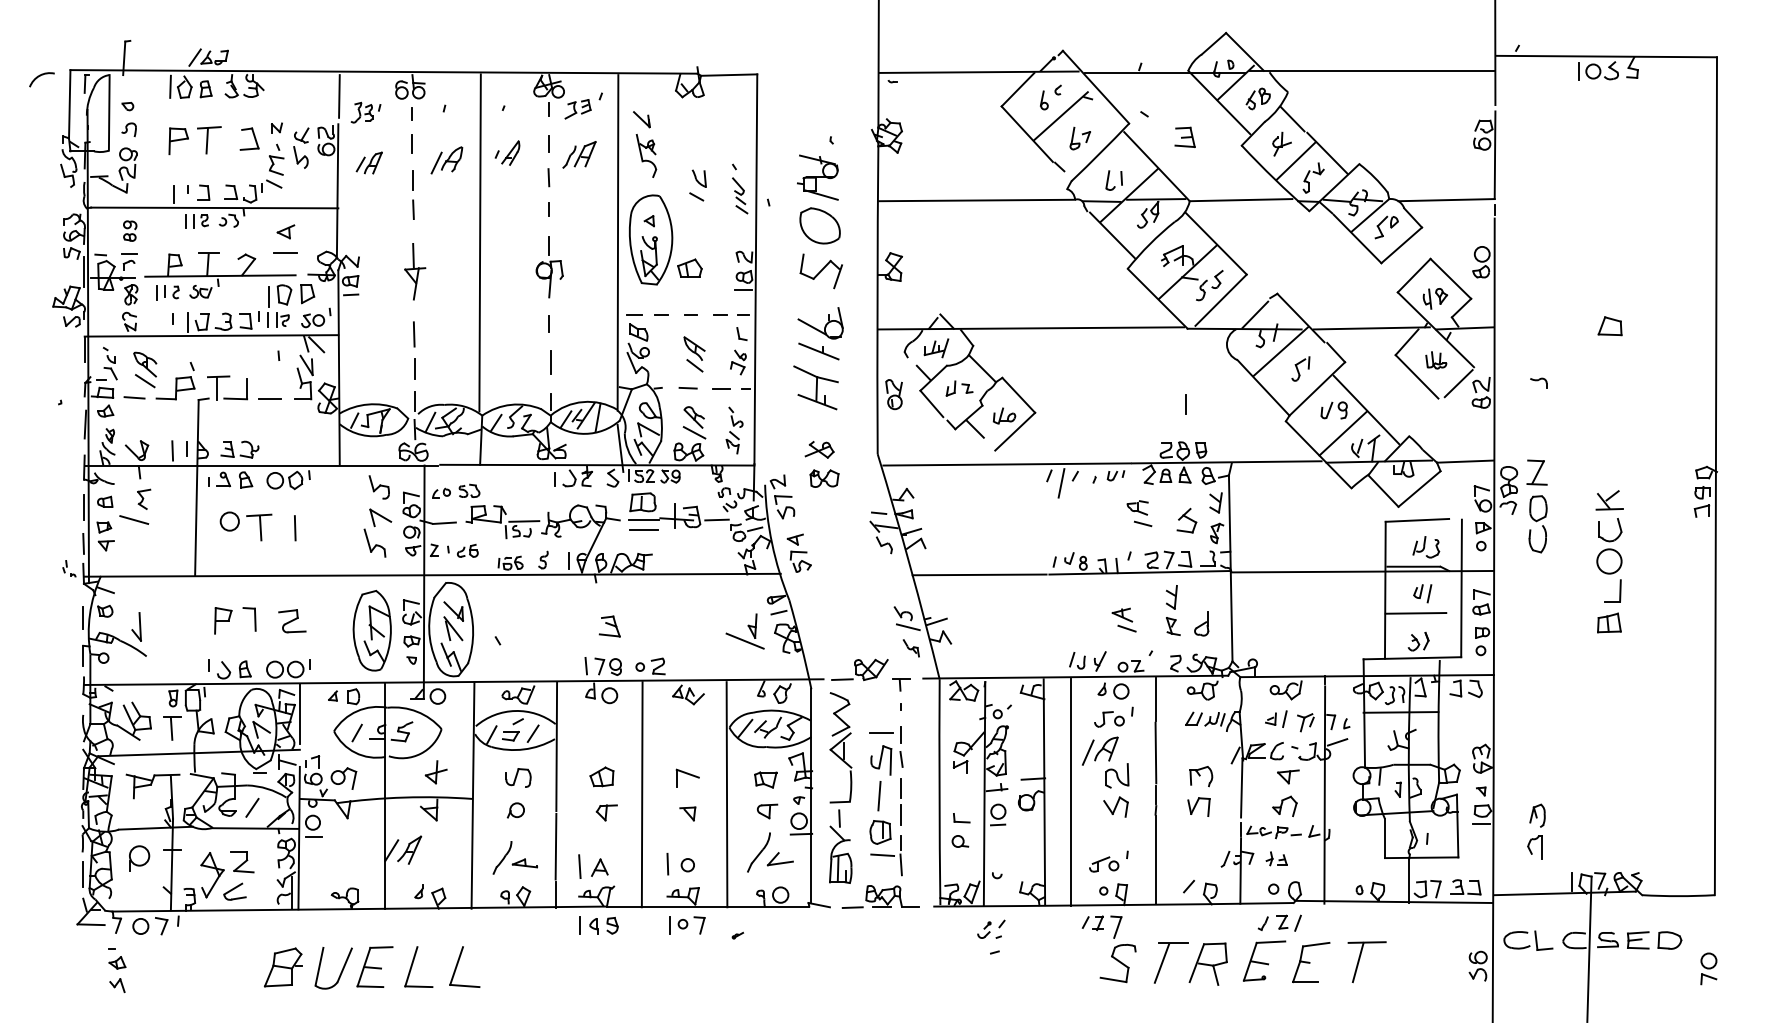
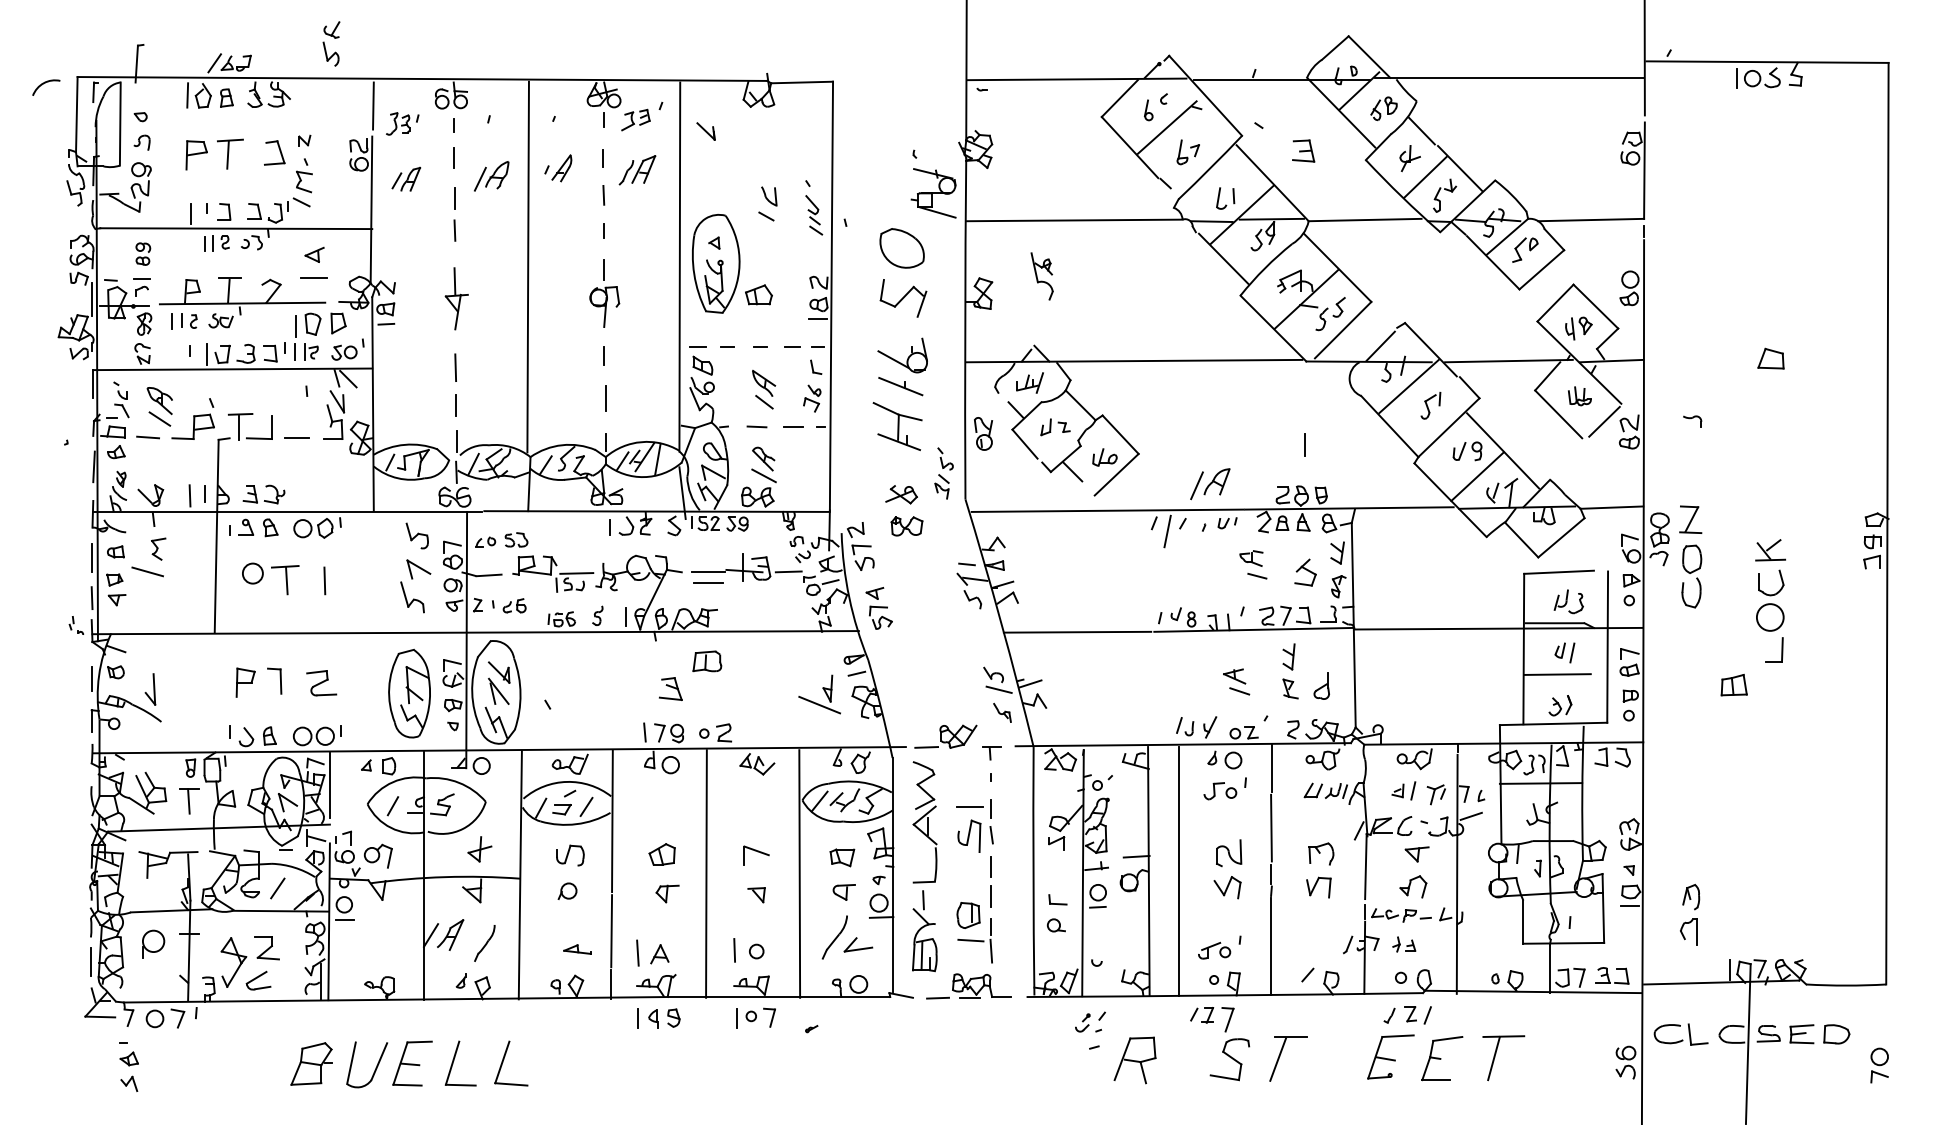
part: (301, 147) -> (331, 43), moved
part: (645, 156) -> (1041, 276), moved
part: (817, 177) -> (933, 193), moved
part: (734, 430) -> (943, 473), moved
part: (643, 502) -> (707, 661), moved
part: (1608, 622) -> (1733, 684), moved
part: (1100, 751) -> (1210, 484), moved
line: (879, 796) -> (967, 875), removed
part: (502, 857) -> (484, 943), moved
part: (1207, 964) -> (1134, 1060), moved

